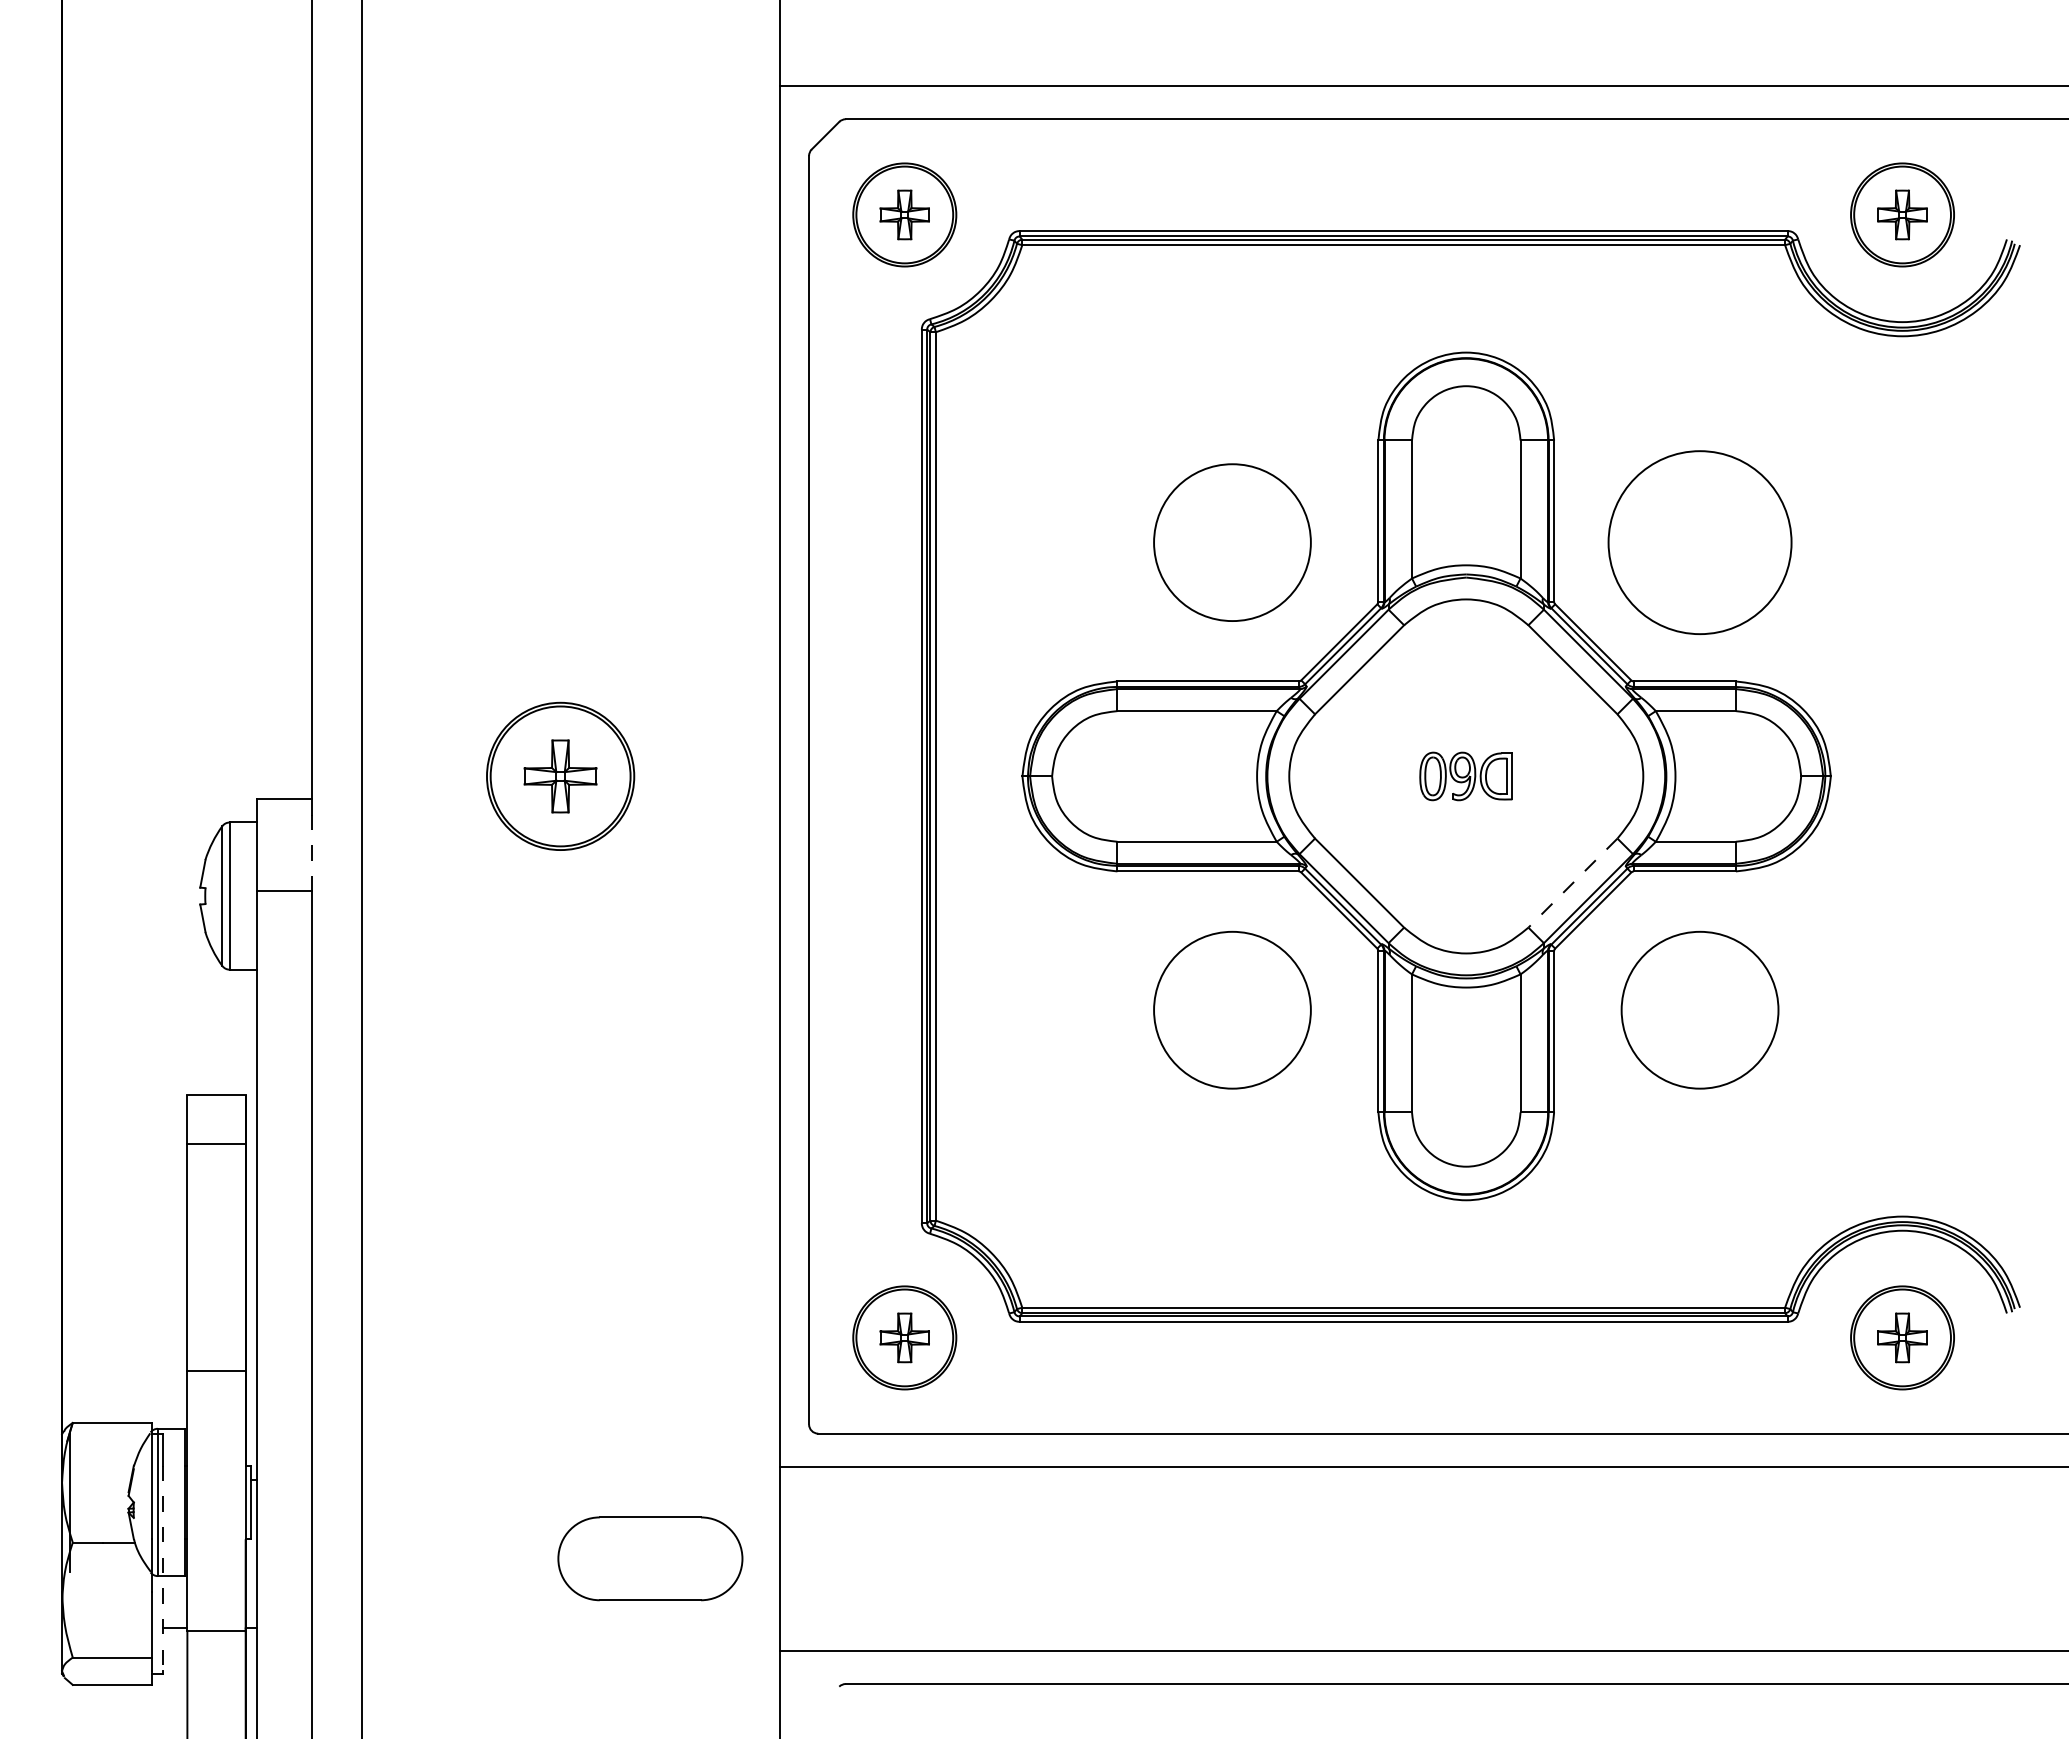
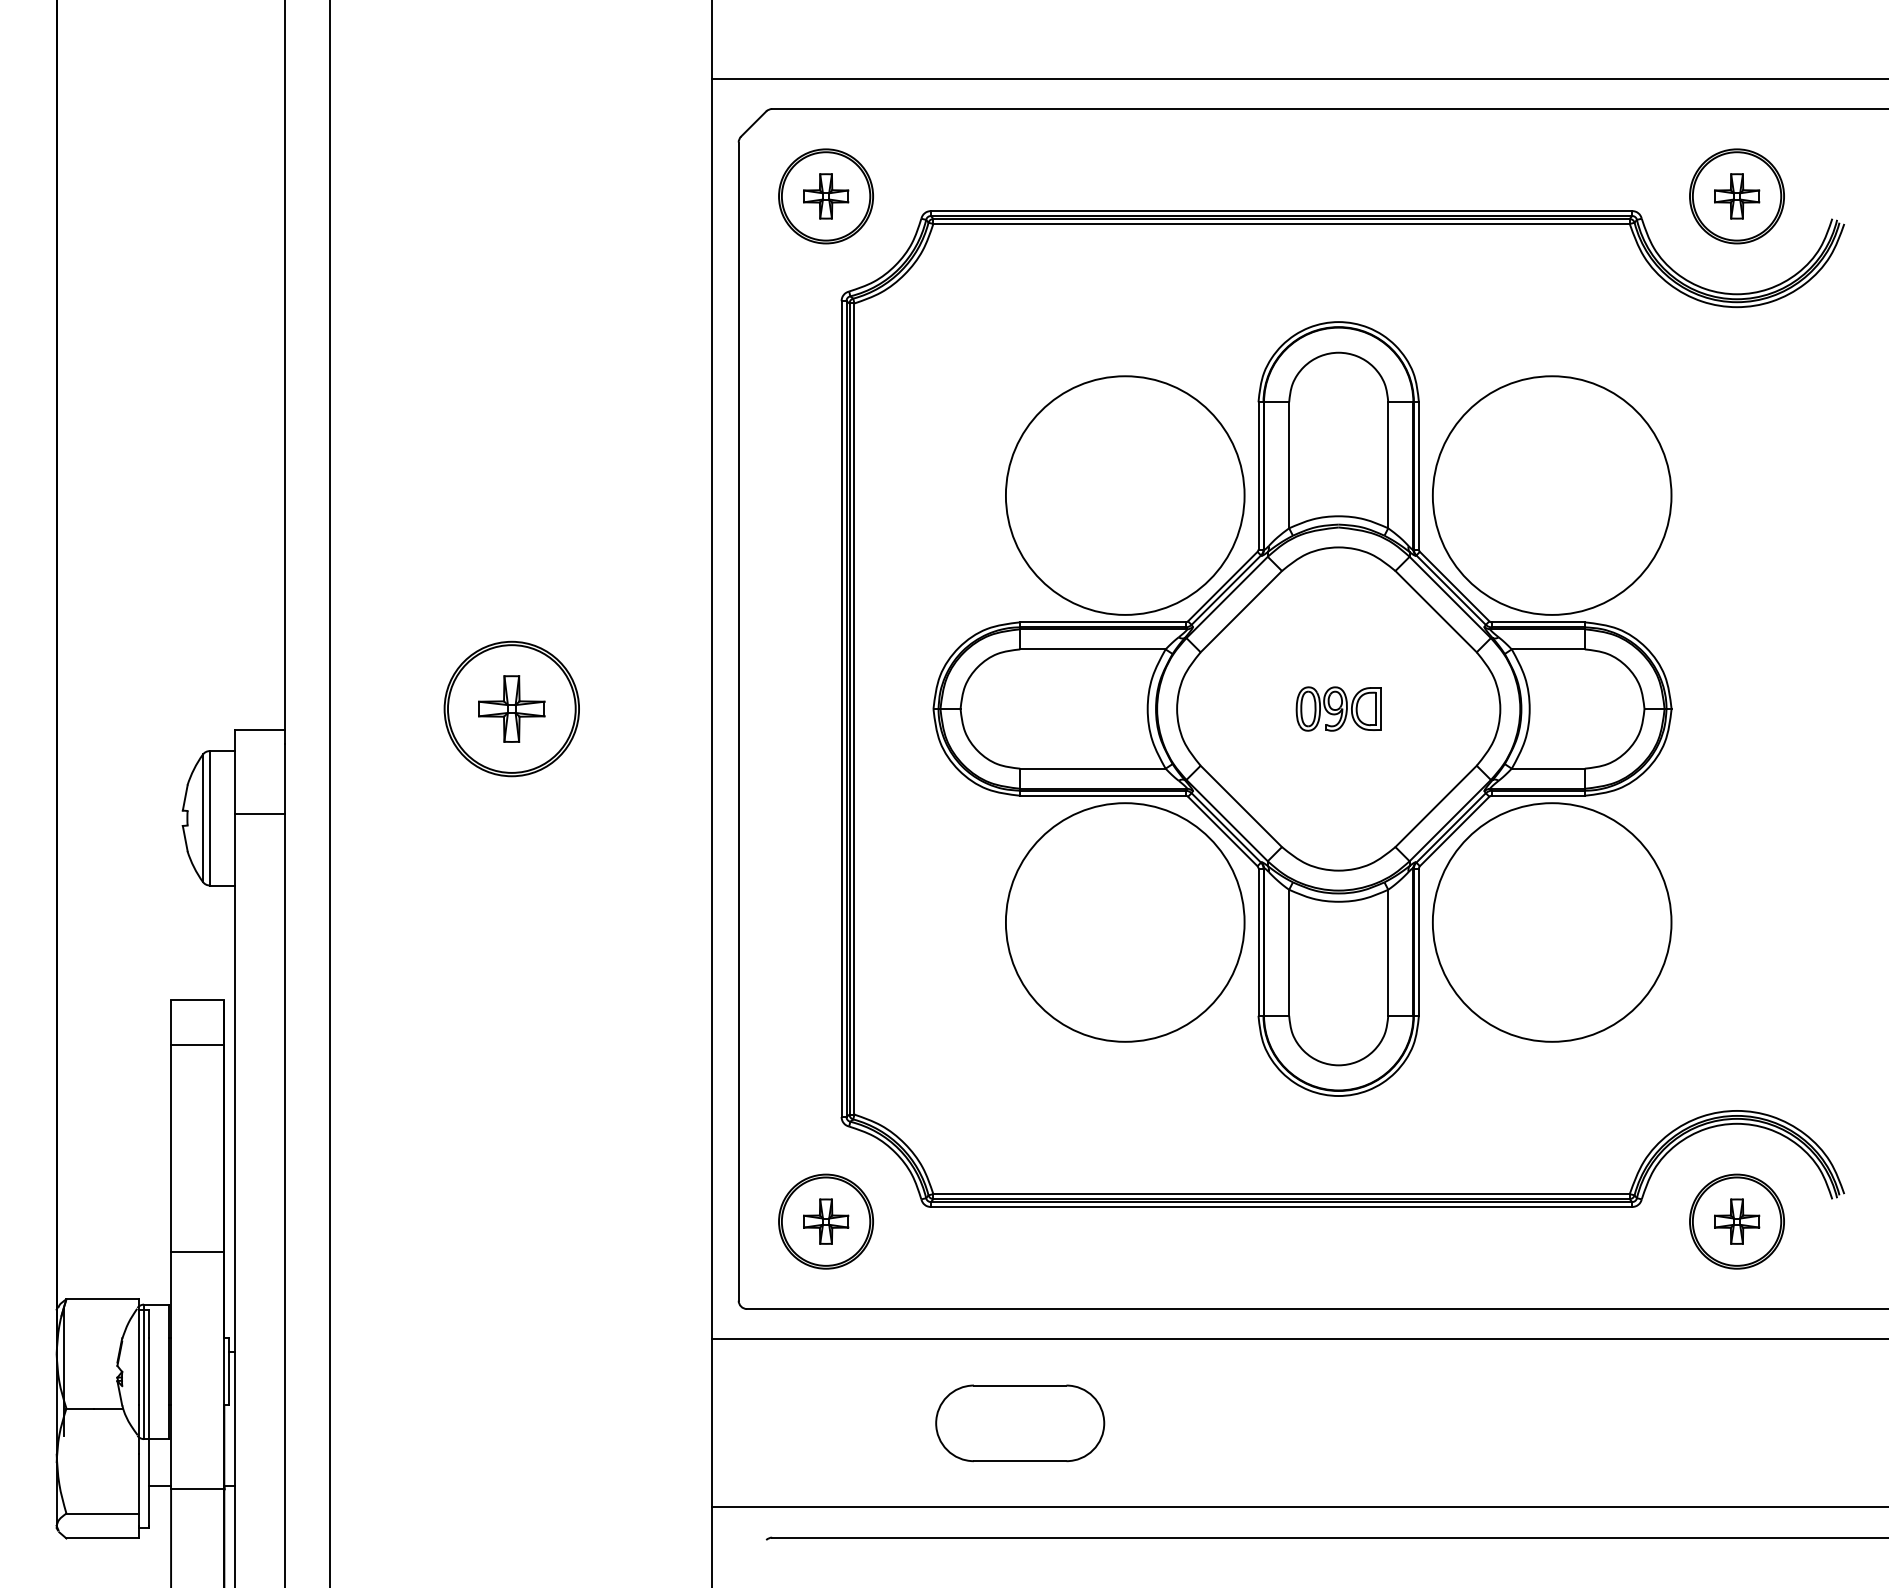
circle: (1232, 542) -> (1125, 495), size x1.67
circle: (1699, 542) -> (1551, 495), size x1.43
line: (312, 853) -> (285, 779), dashed -> solid
line: (1572, 883) -> (1435, 806), dashed -> solid
circle: (1232, 1009) -> (1125, 921), size x1.67
circle: (1699, 1009) -> (1551, 921), size x1.67
part: (650, 1558) -> (1020, 1423), moved
line: (163, 1568) -> (149, 1432), dashed -> solid

